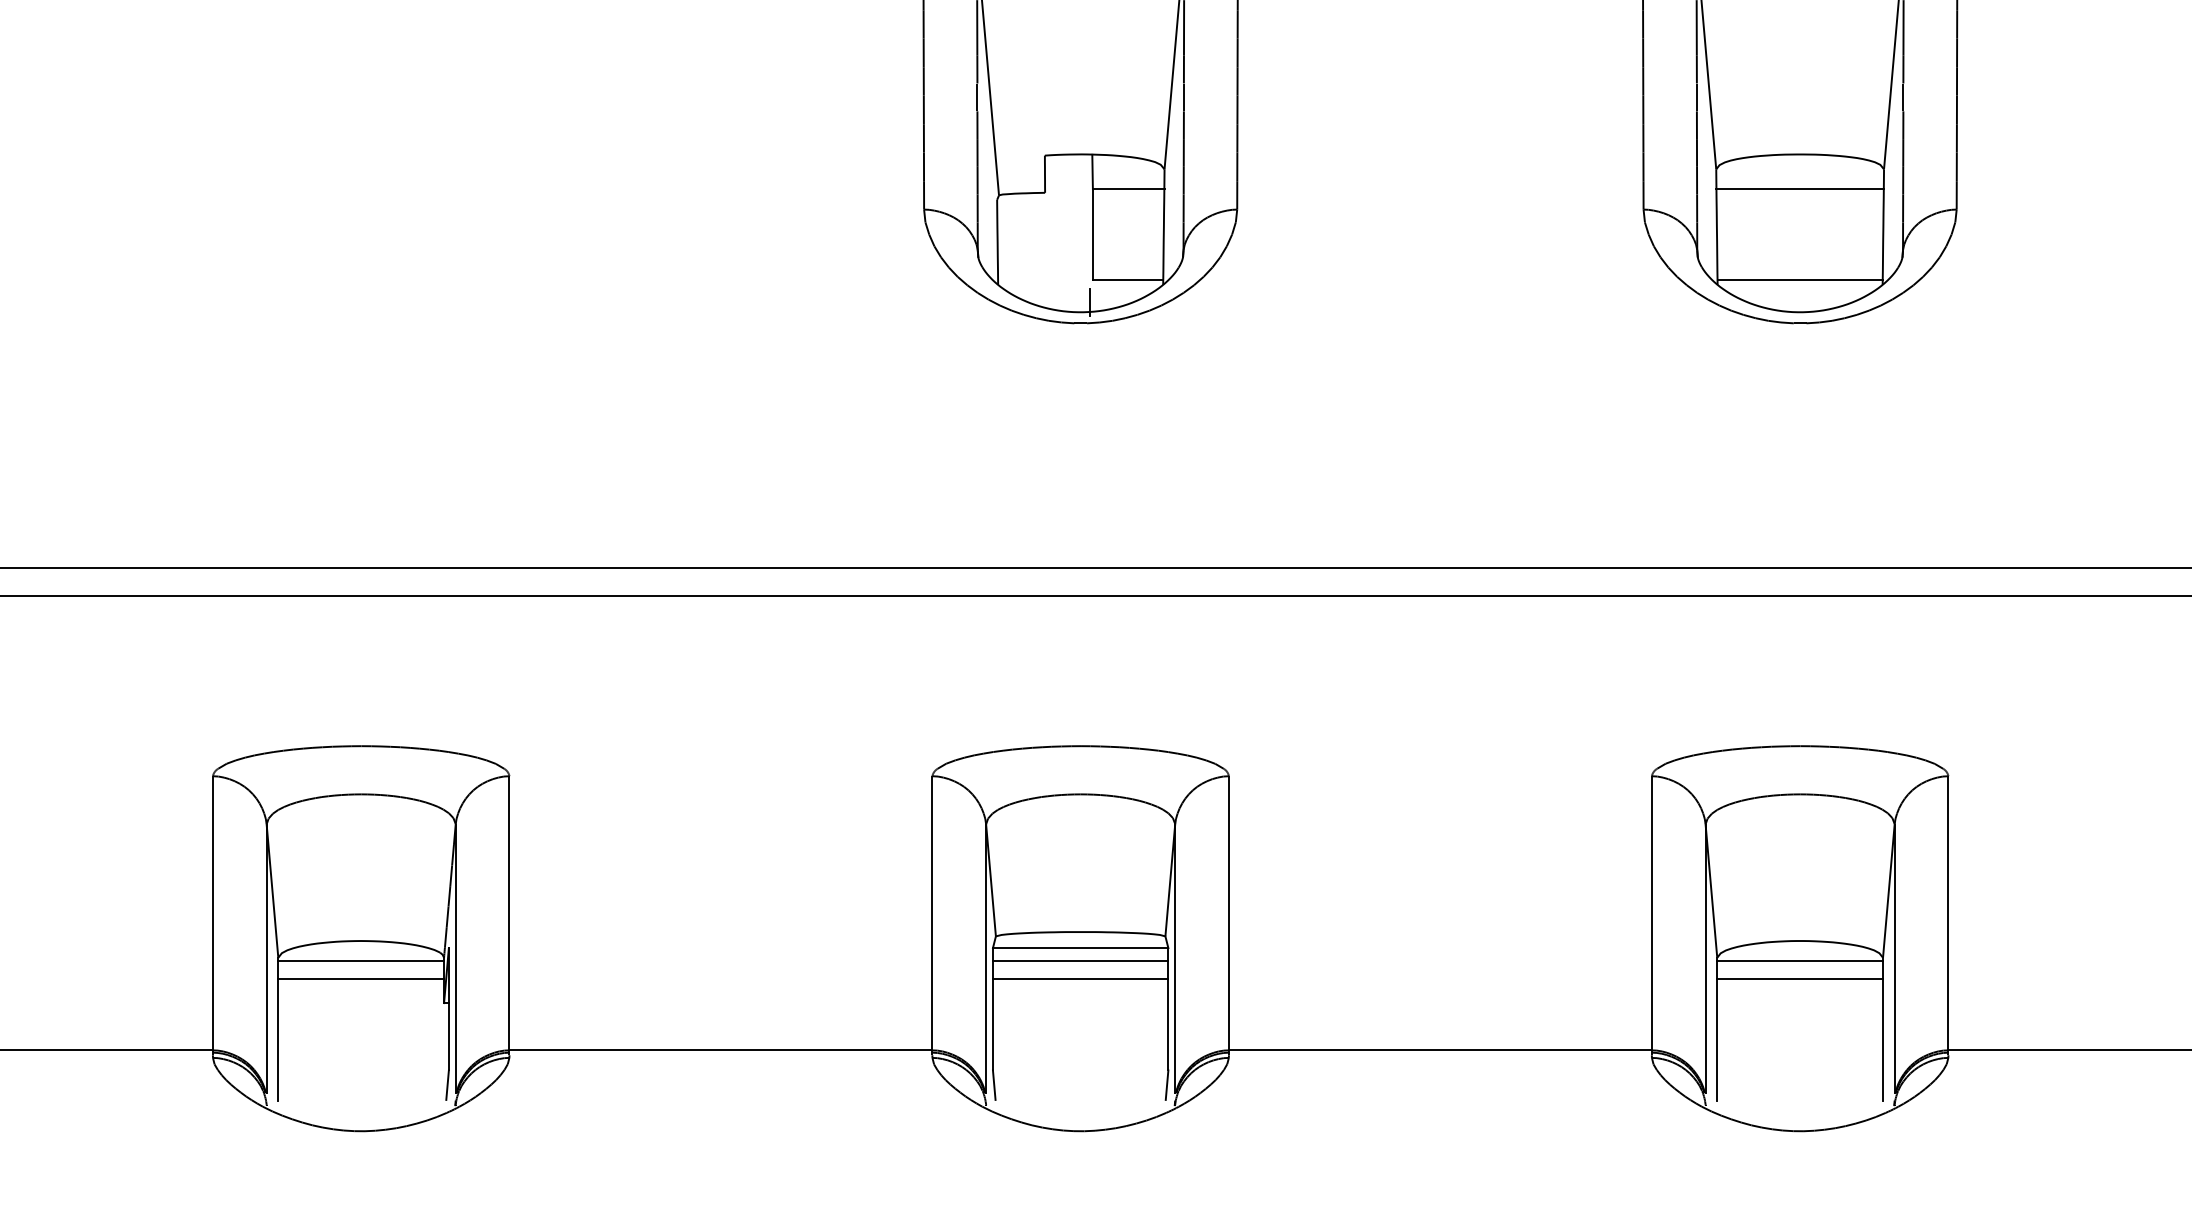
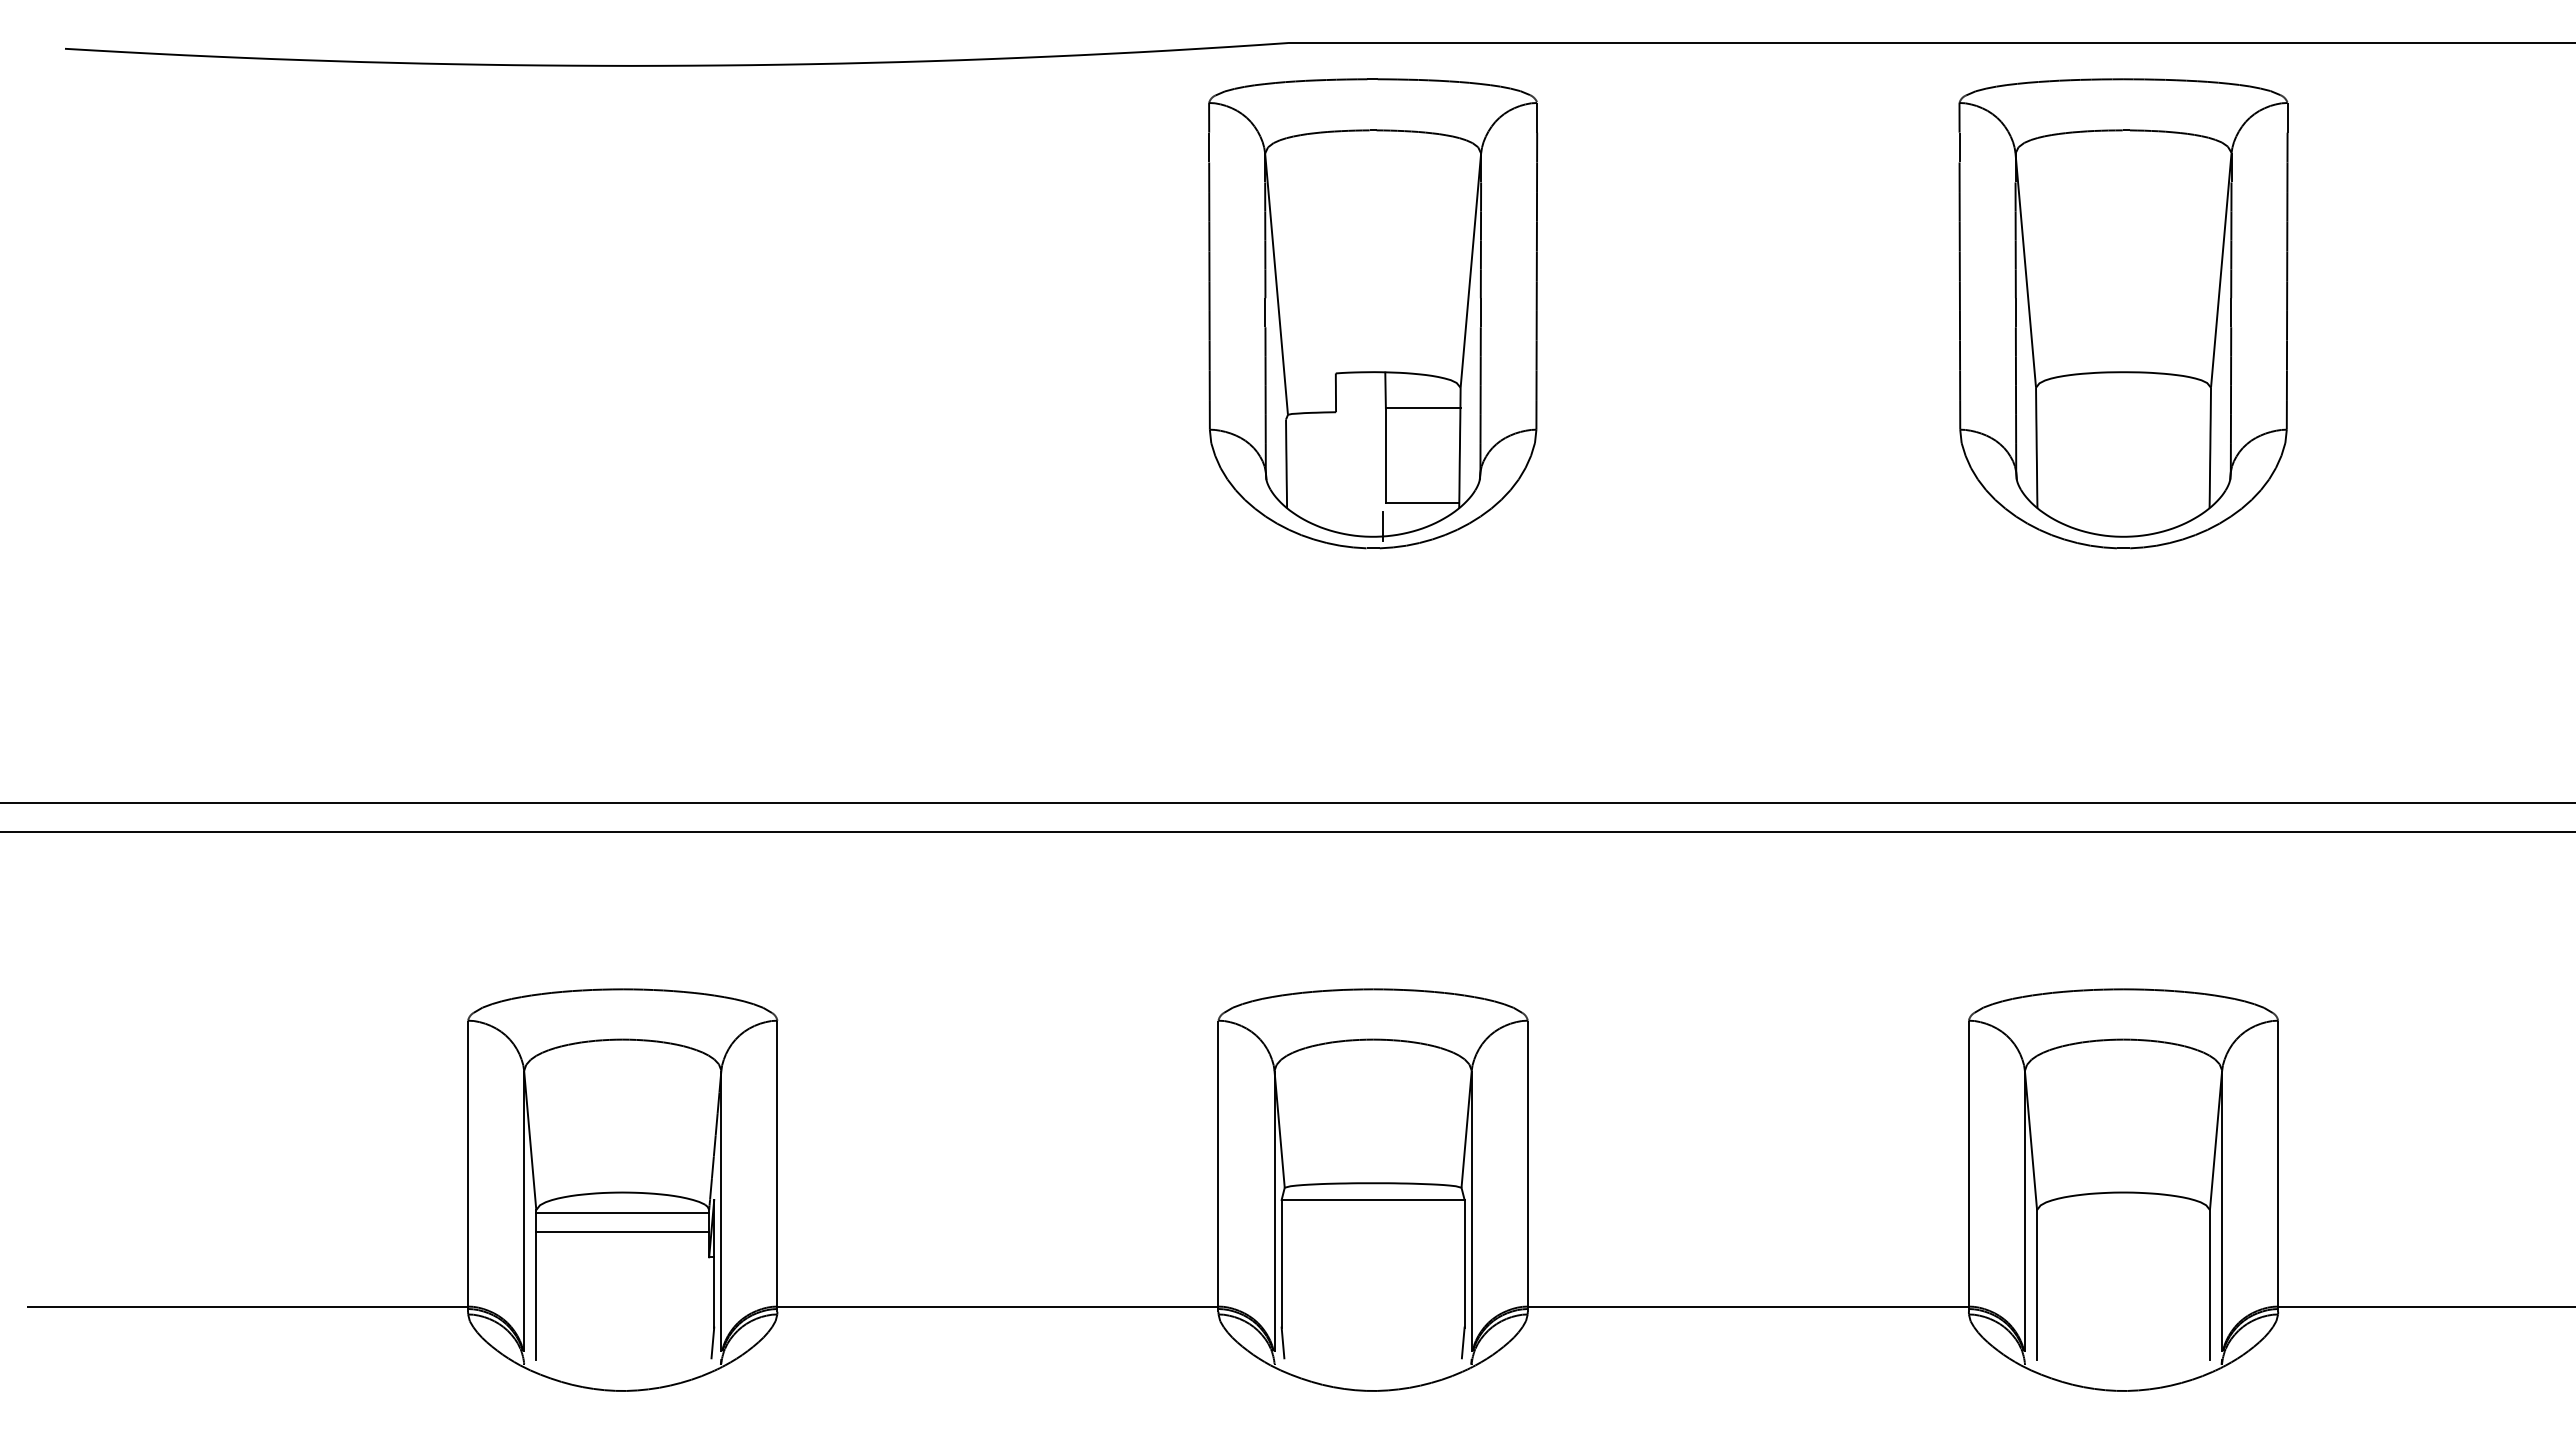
line: (1800, 189) -> (2123, 408), removed
line: (1800, 279) -> (2123, 502), removed
line: (1080, 960) -> (1372, 1212), removed
line: (1800, 960) -> (2123, 1212), removed
line: (1080, 978) -> (1372, 1231), removed
line: (1800, 978) -> (2123, 1231), removed

